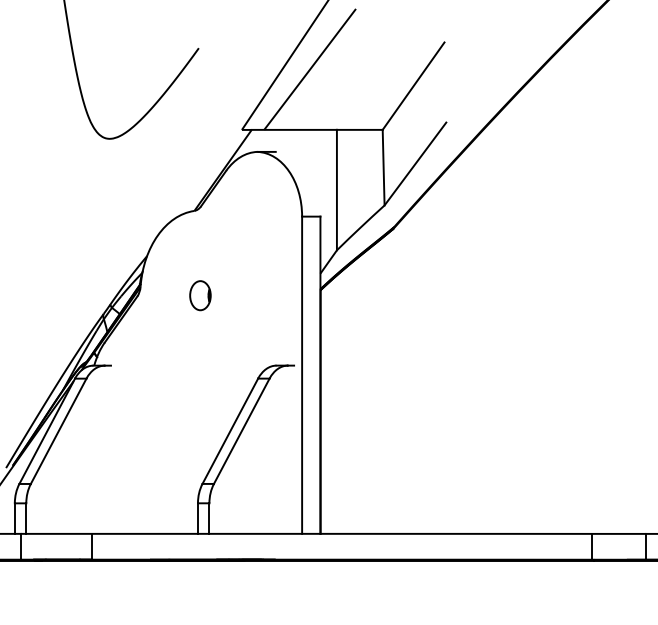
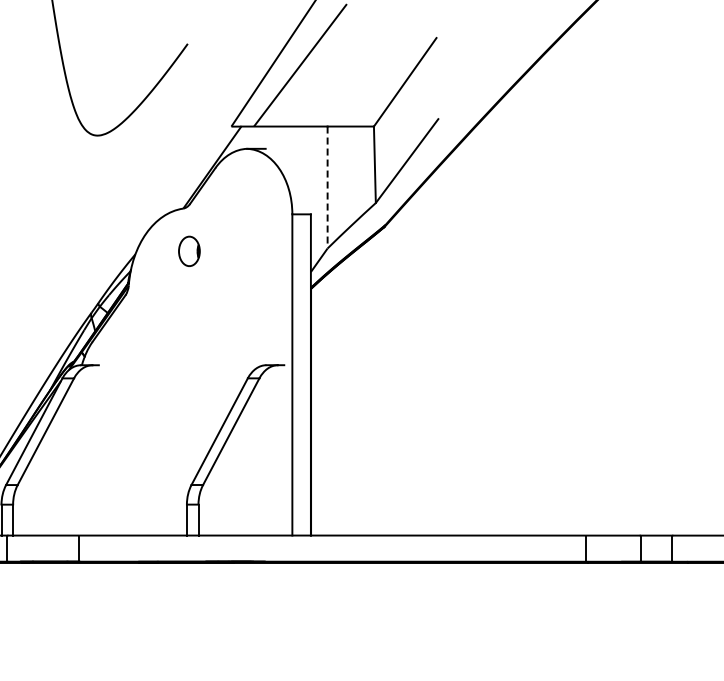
line: (336, 190) -> (327, 187), solid -> dashed
part: (200, 294) -> (189, 250), moved

